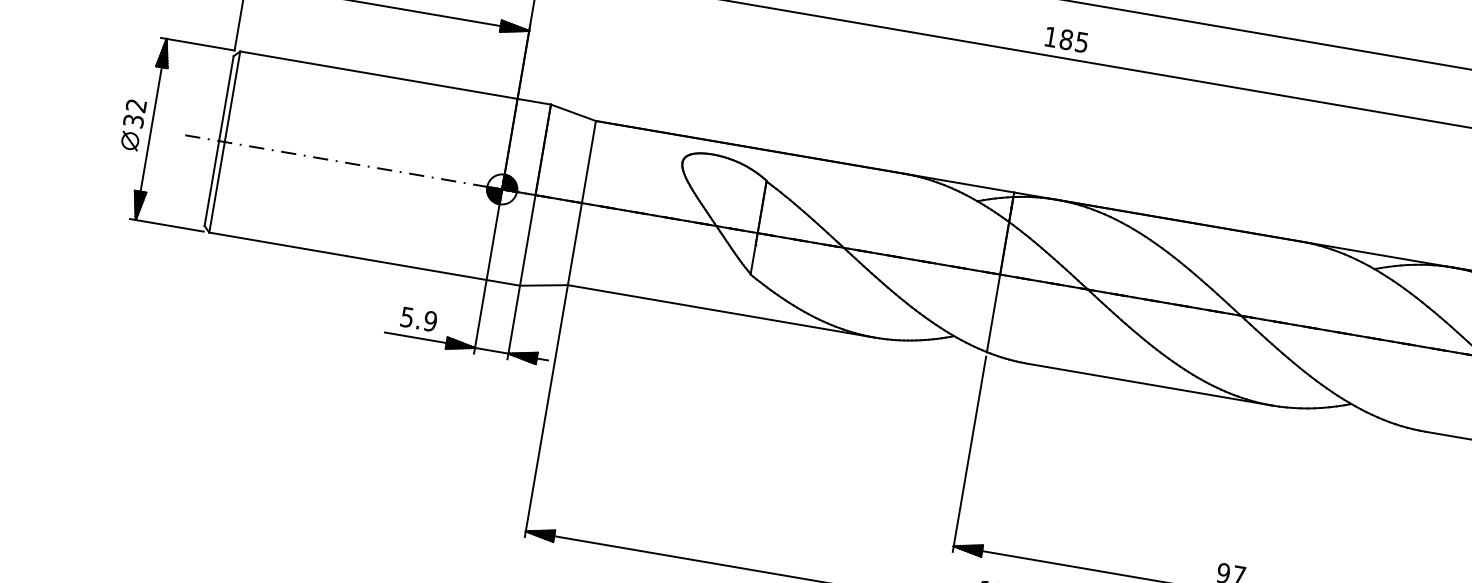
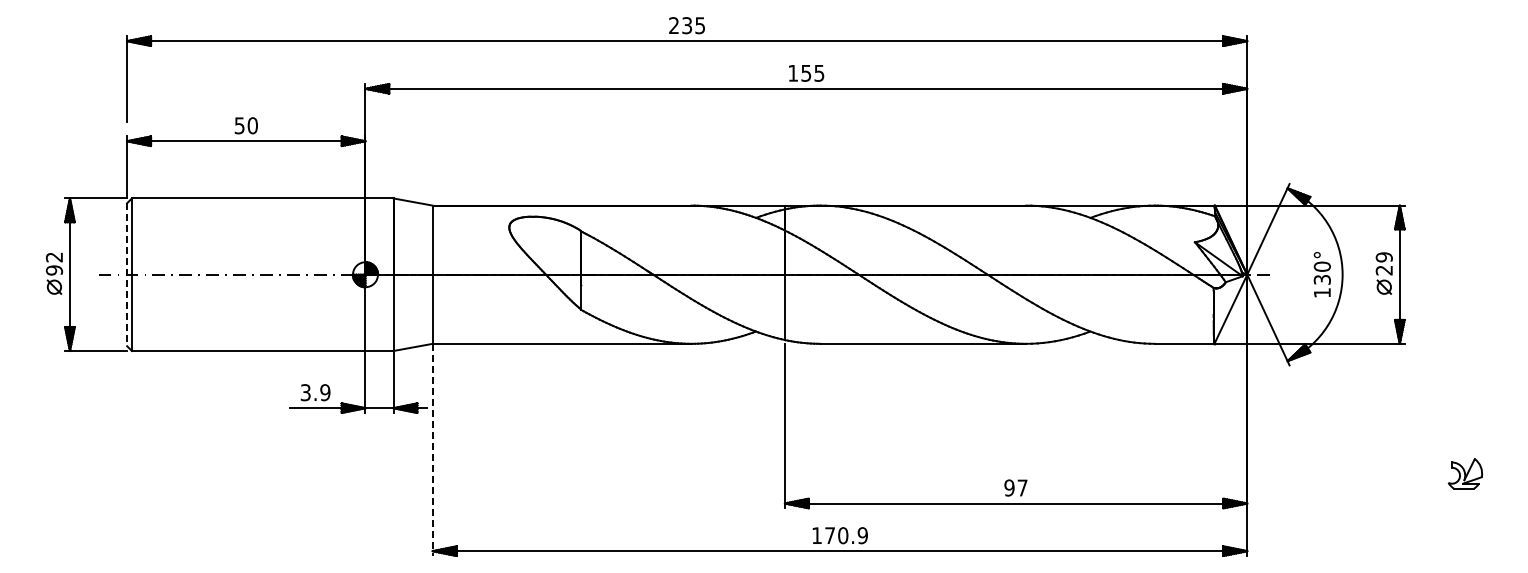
text: (1066, 38) -> (806, 72), 185 -> 155
text: (133, 121) -> (54, 270), 32 -> 92
line: (219, 142) -> (127, 275), solid -> dashed
text: (406, 317) -> (305, 392), 5.9 -> 3.9
line: (546, 411) -> (432, 450), solid -> dashed

